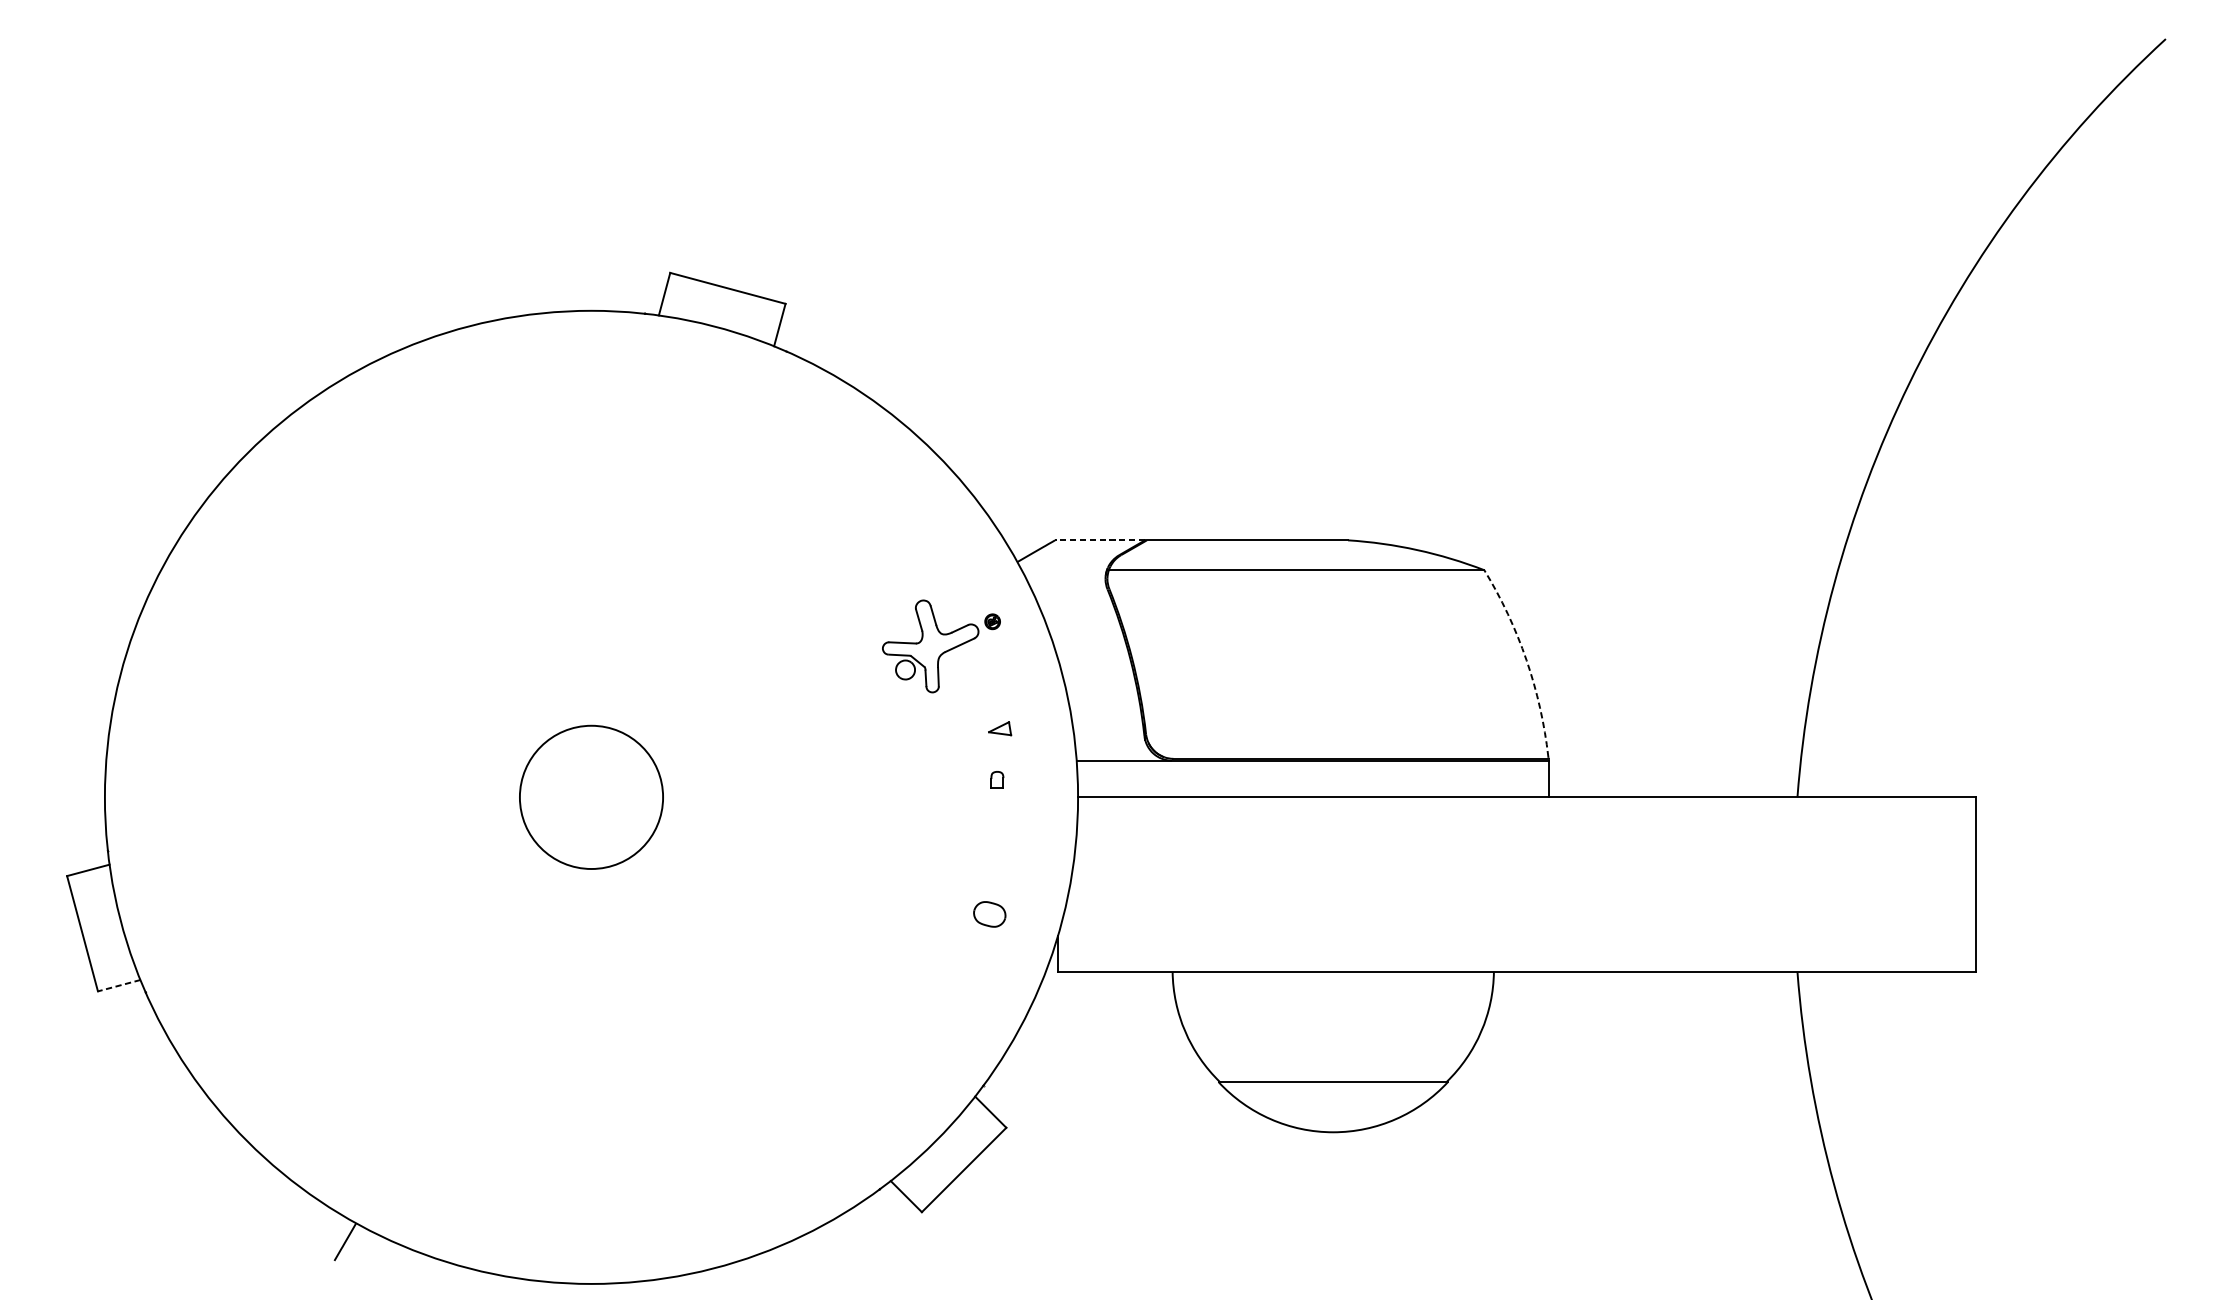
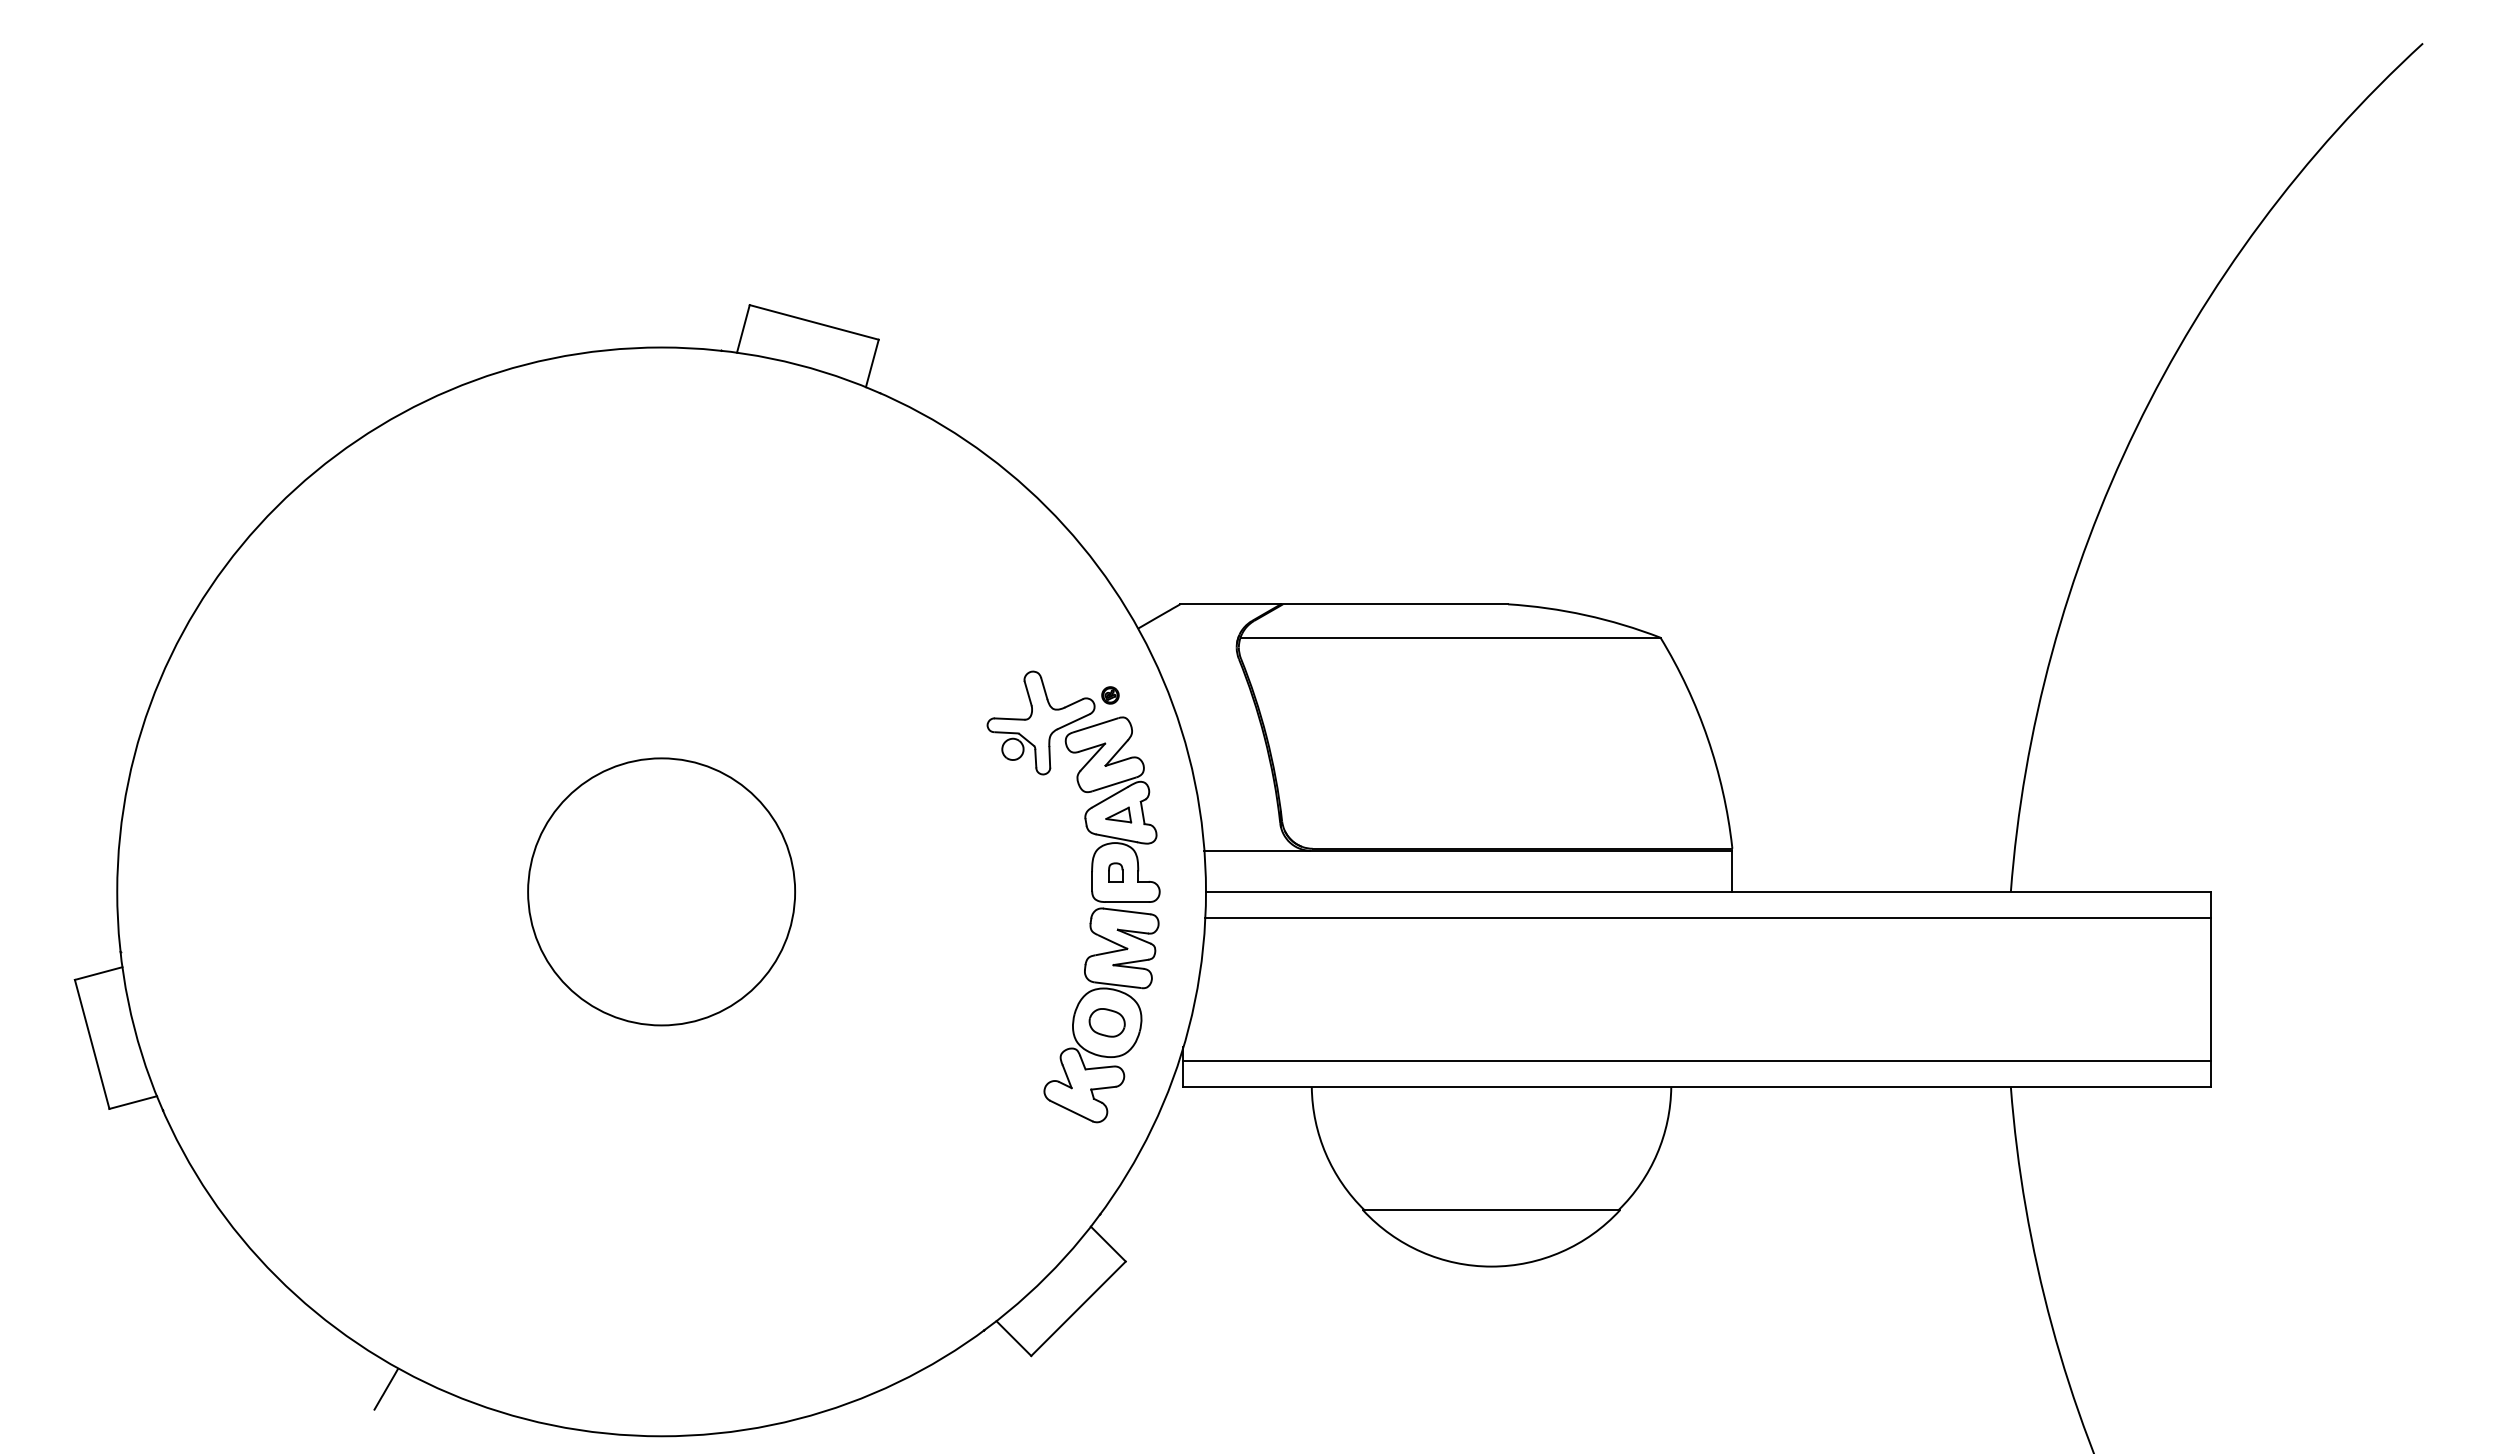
line: (1099, 540) -> (1230, 604), dashed -> solid
arc: (1526, 660) -> (1707, 738), dashed -> solid
circle: (591, 797) -> (661, 891), size x1.67
line: (1526, 820) -> (1707, 917), added
part: (984, 822) -> (1101, 919), added
line: (1516, 948) -> (1696, 1061), added
line: (119, 985) -> (133, 1102), dashed -> solid

